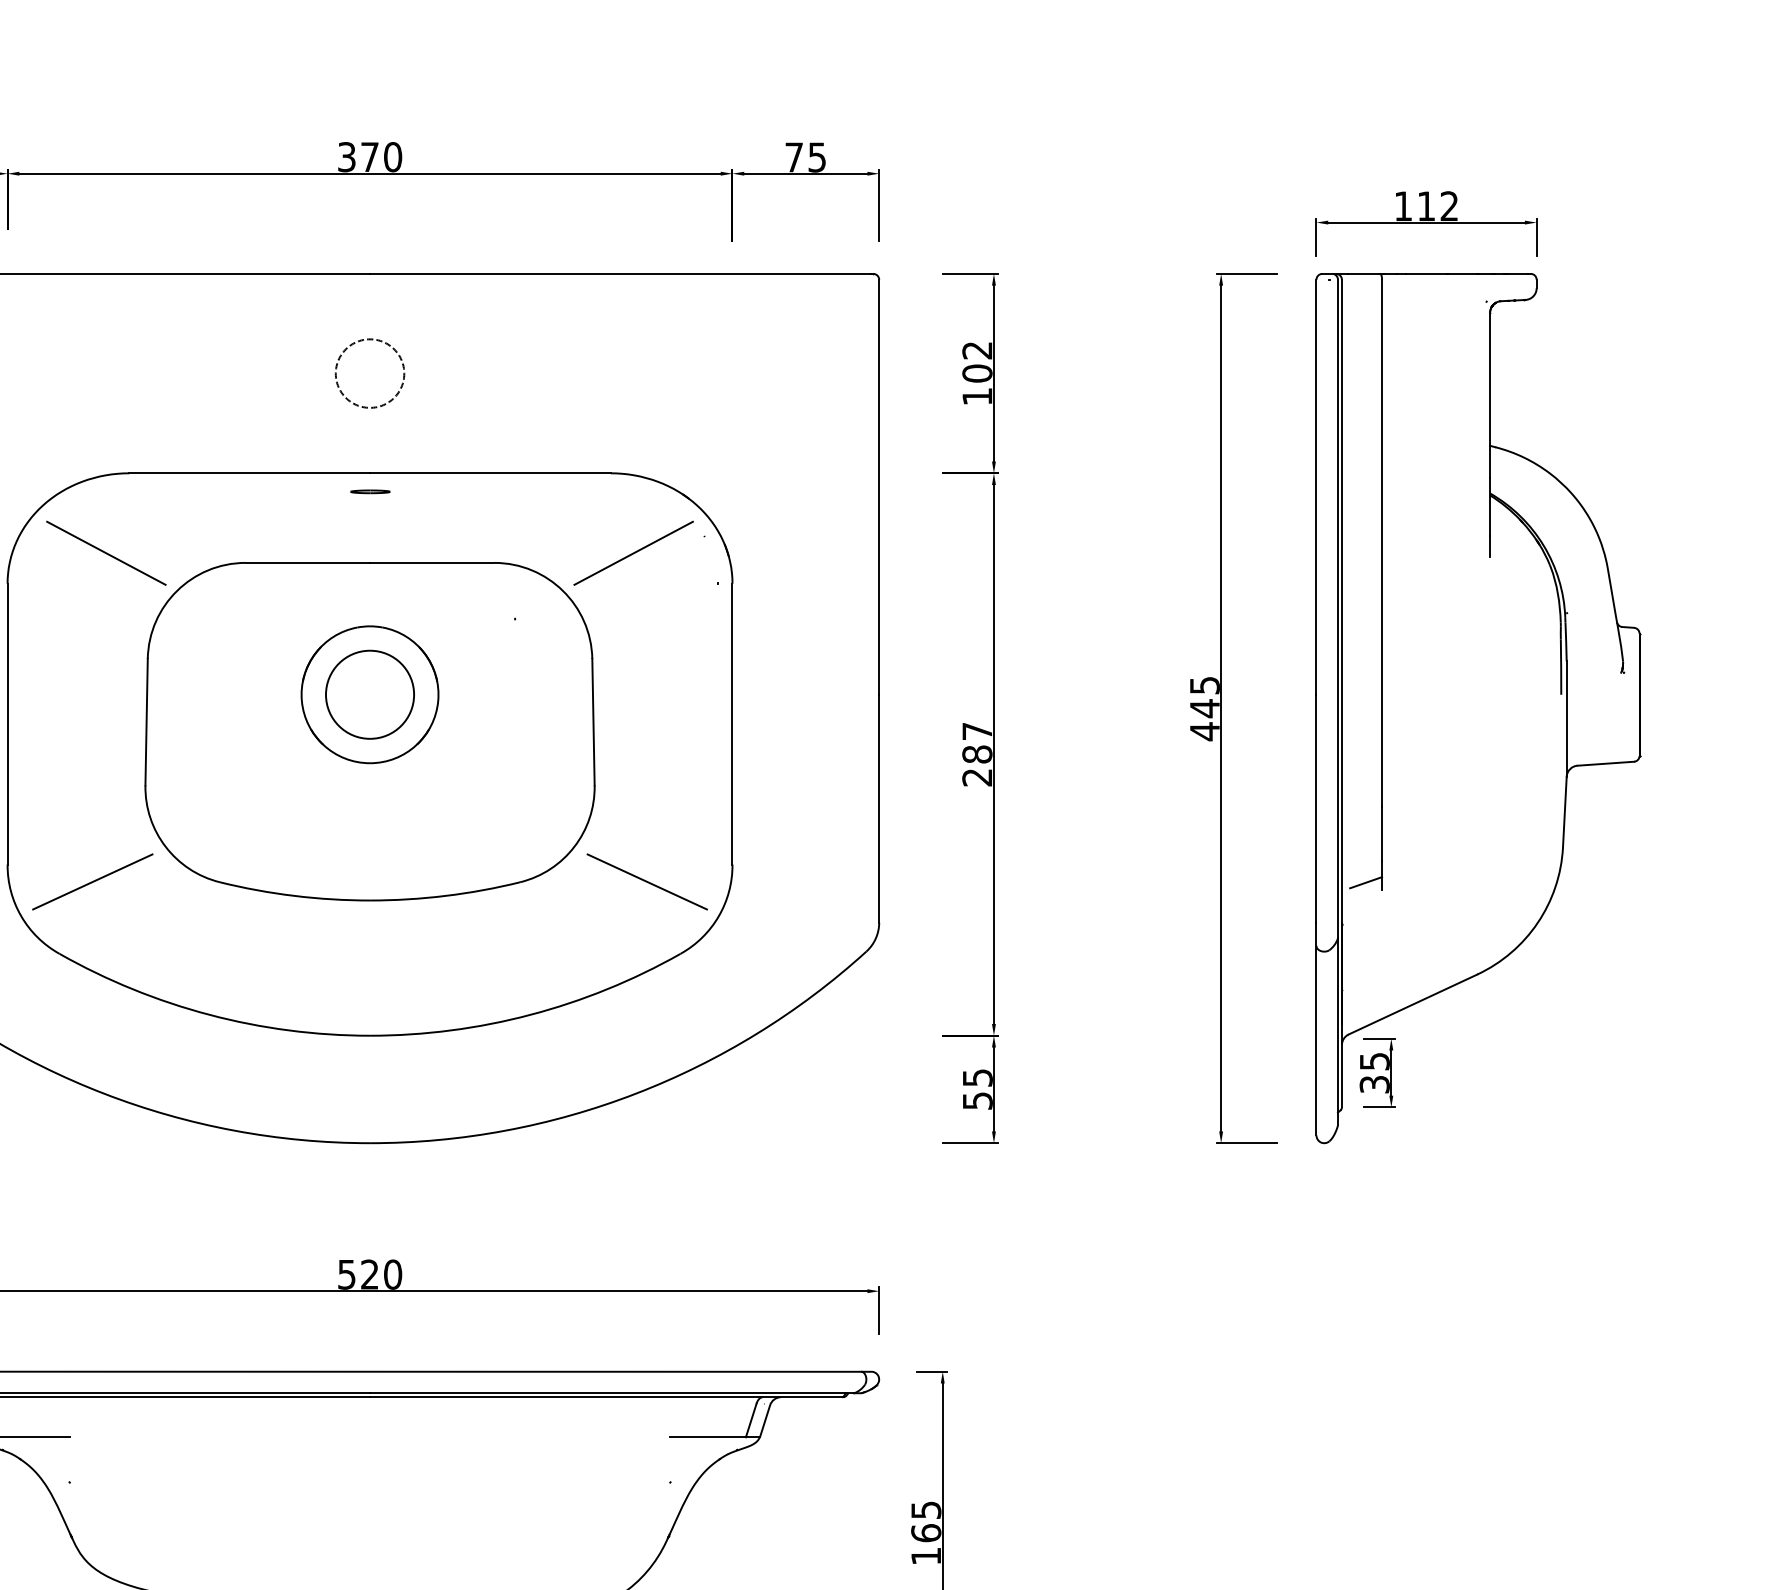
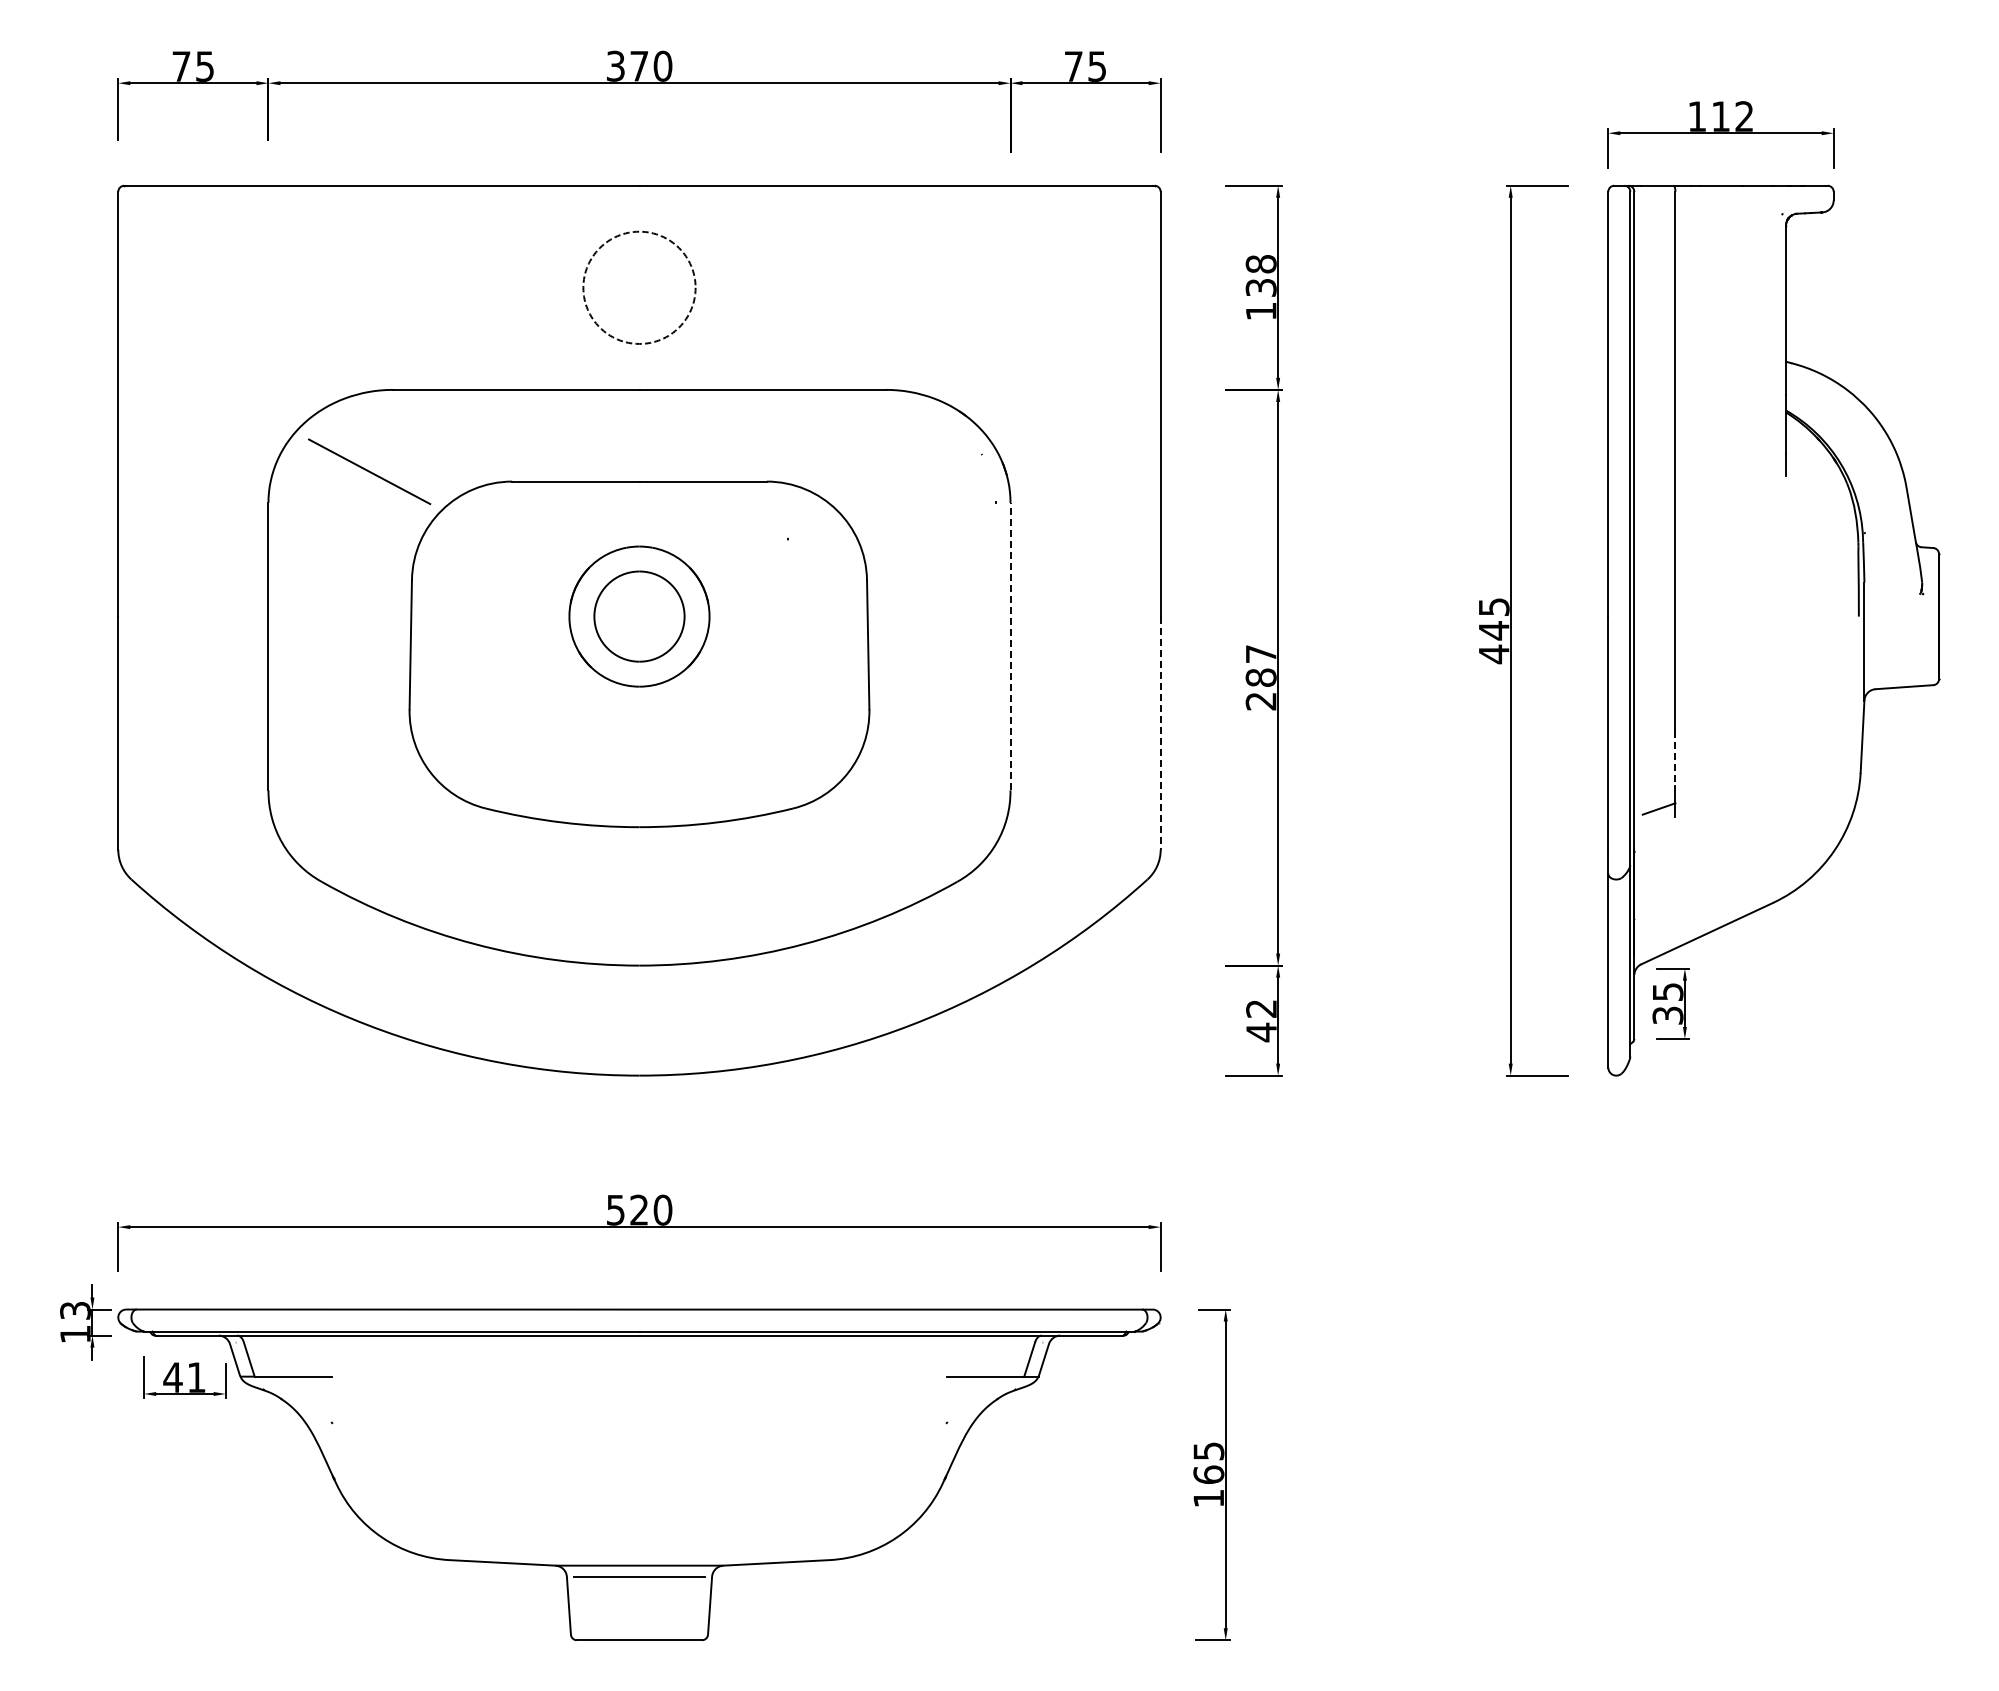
text: (976, 362) -> (1260, 276), 102 -> 138
circle: (370, 373) -> (639, 287), size x1.6
part: (370, 491) -> (639, 408), removed
line: (632, 553) -> (908, 471), removed
line: (732, 723) -> (1010, 646), solid -> dashed
line: (879, 808) -> (1160, 733), solid -> dashed
line: (1382, 834) -> (1675, 759), solid -> dashed
line: (92, 882) -> (355, 808), removed
line: (647, 882) -> (923, 808), removed
text: (977, 1090) -> (1261, 1021), 55 -> 42

